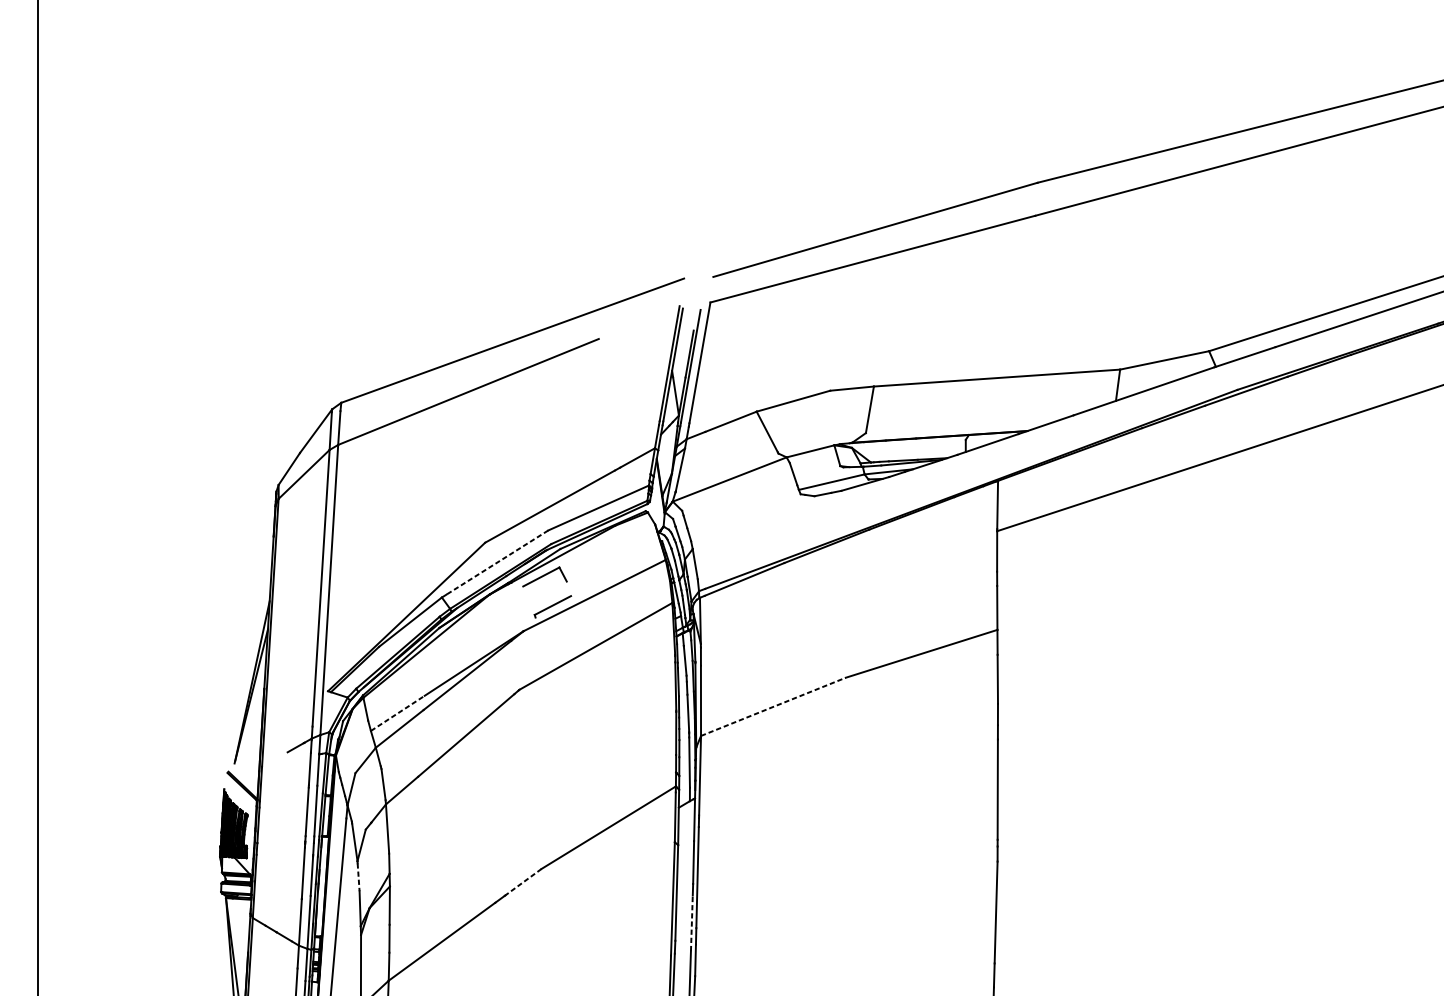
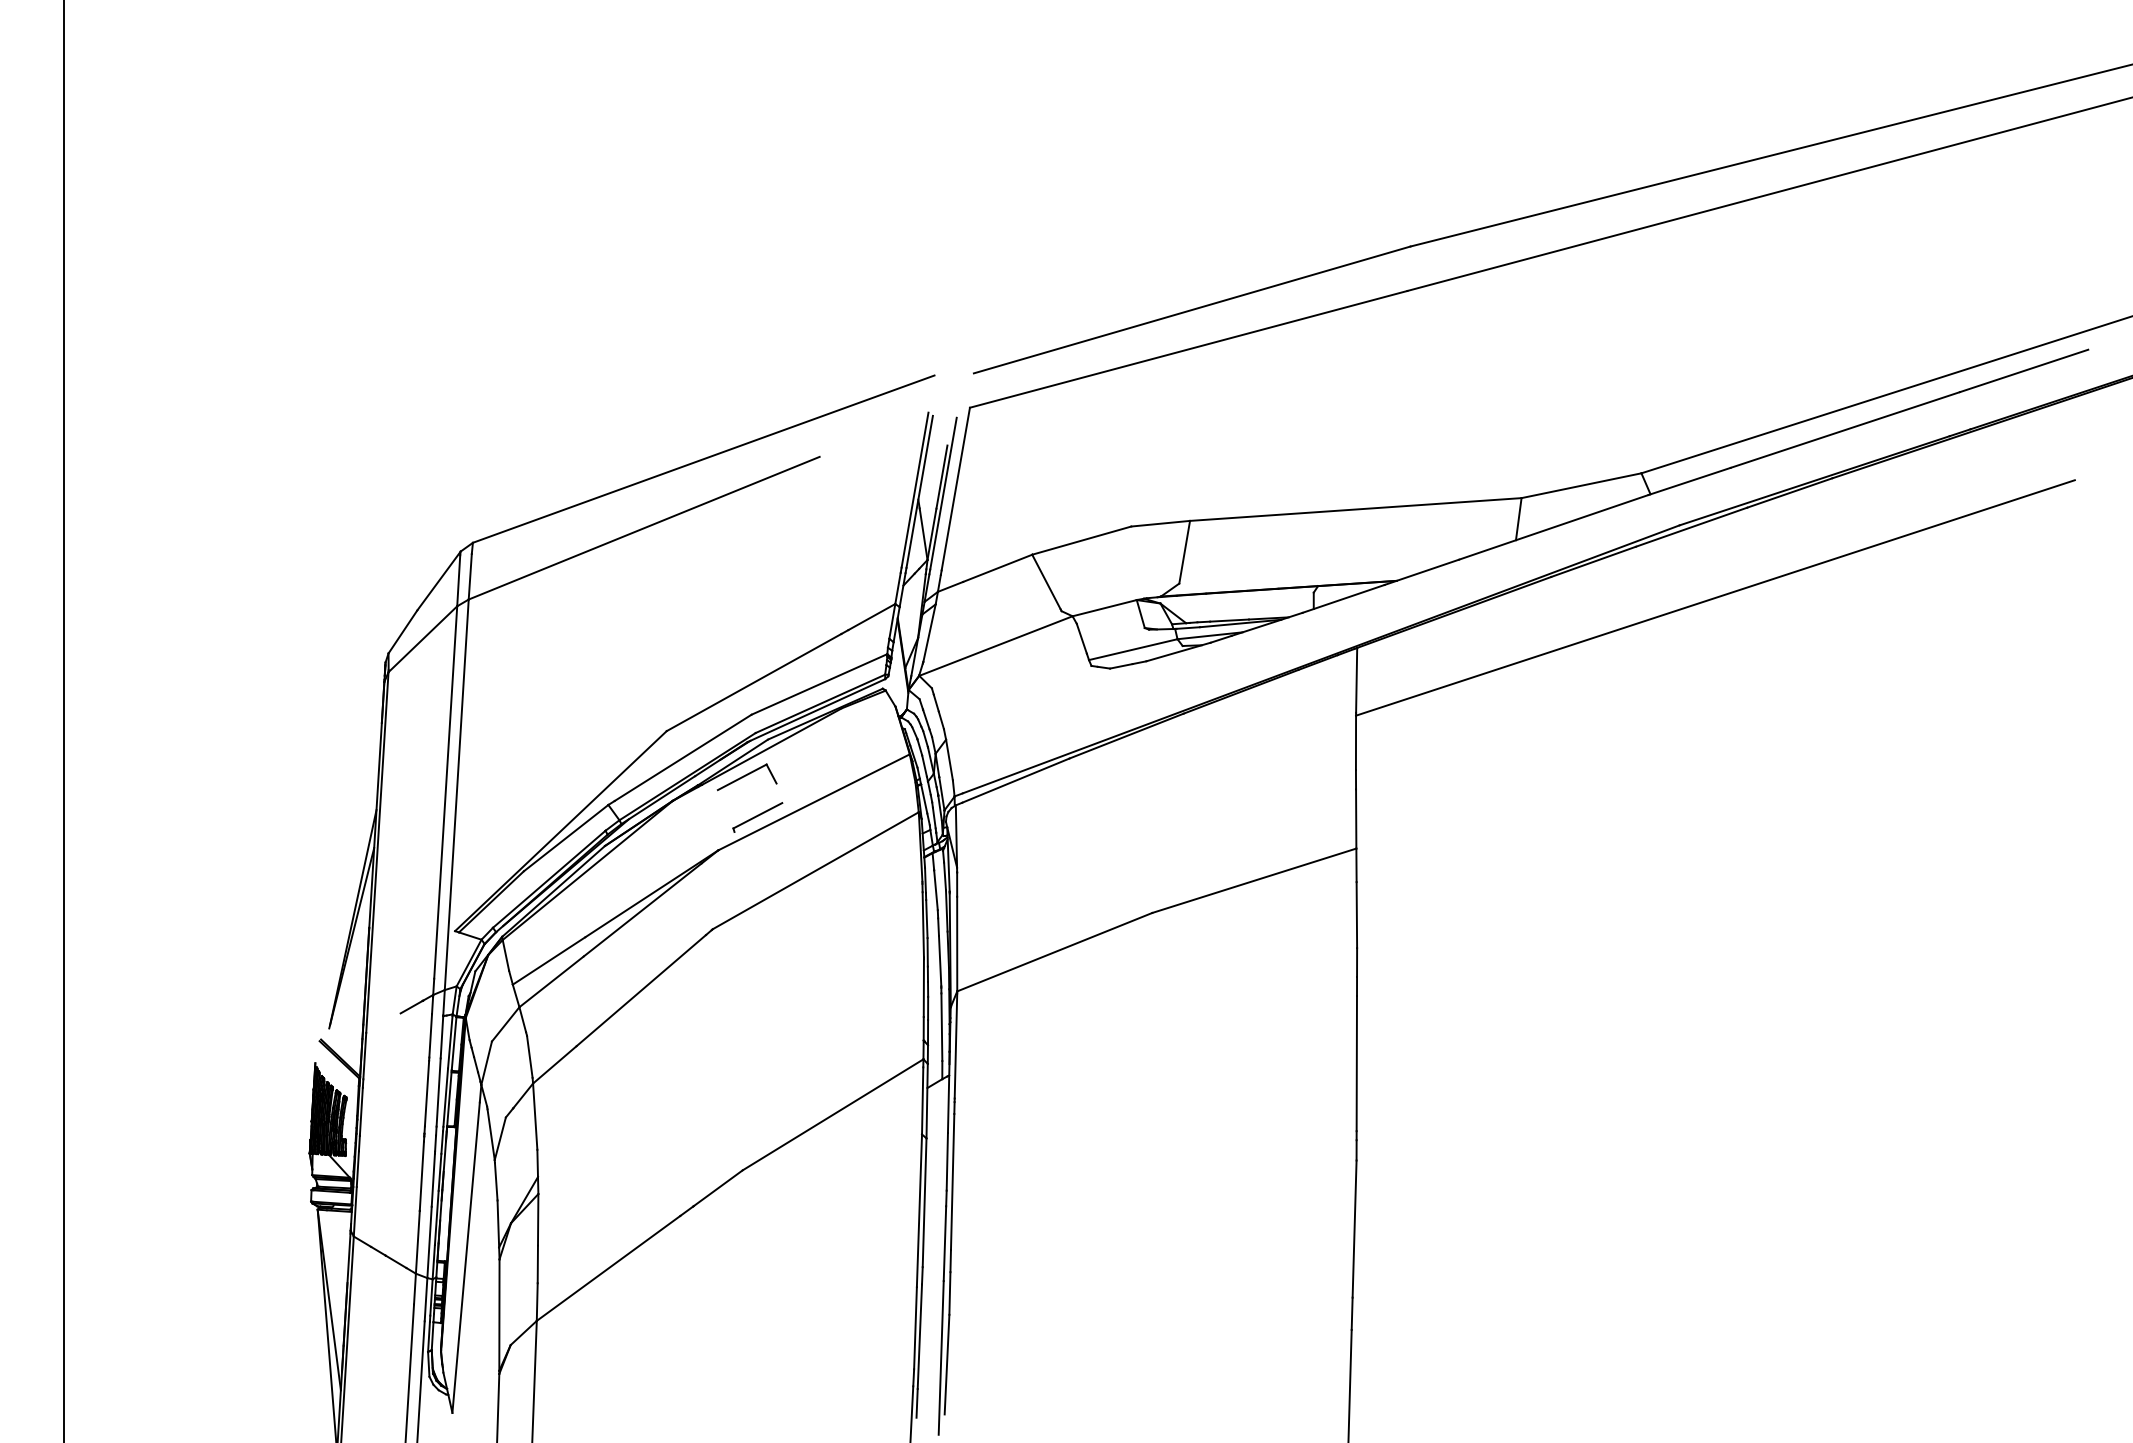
line: (497, 562) -> (683, 757), dashed -> solid
line: (773, 706) -> (1055, 951), dashed -> solid
line: (398, 713) -> (549, 960), dashed -> solid
line: (358, 877) -> (496, 1181), dashed -> solid
line: (522, 882) -> (717, 1188), dashed -> solid
line: (691, 923) -> (944, 1243), dashed -> solid

